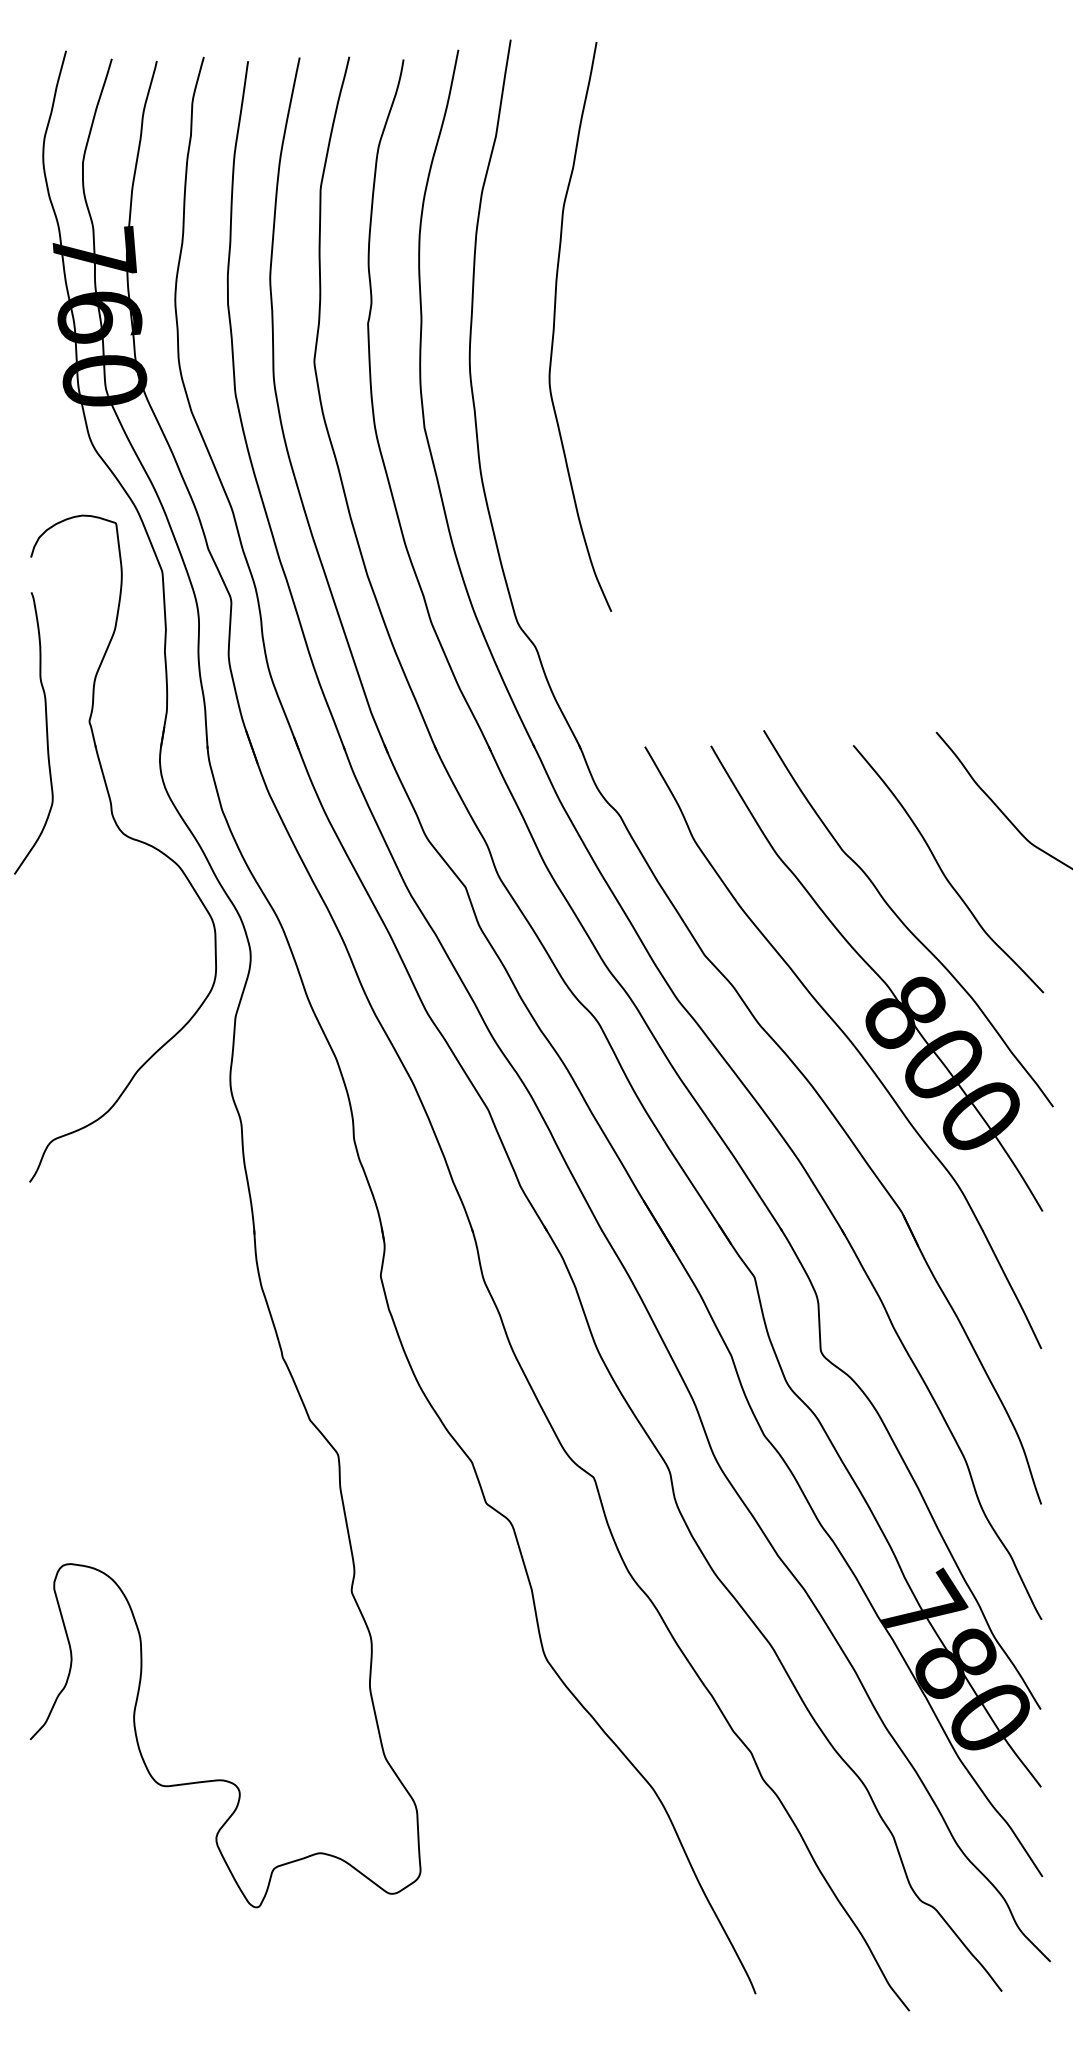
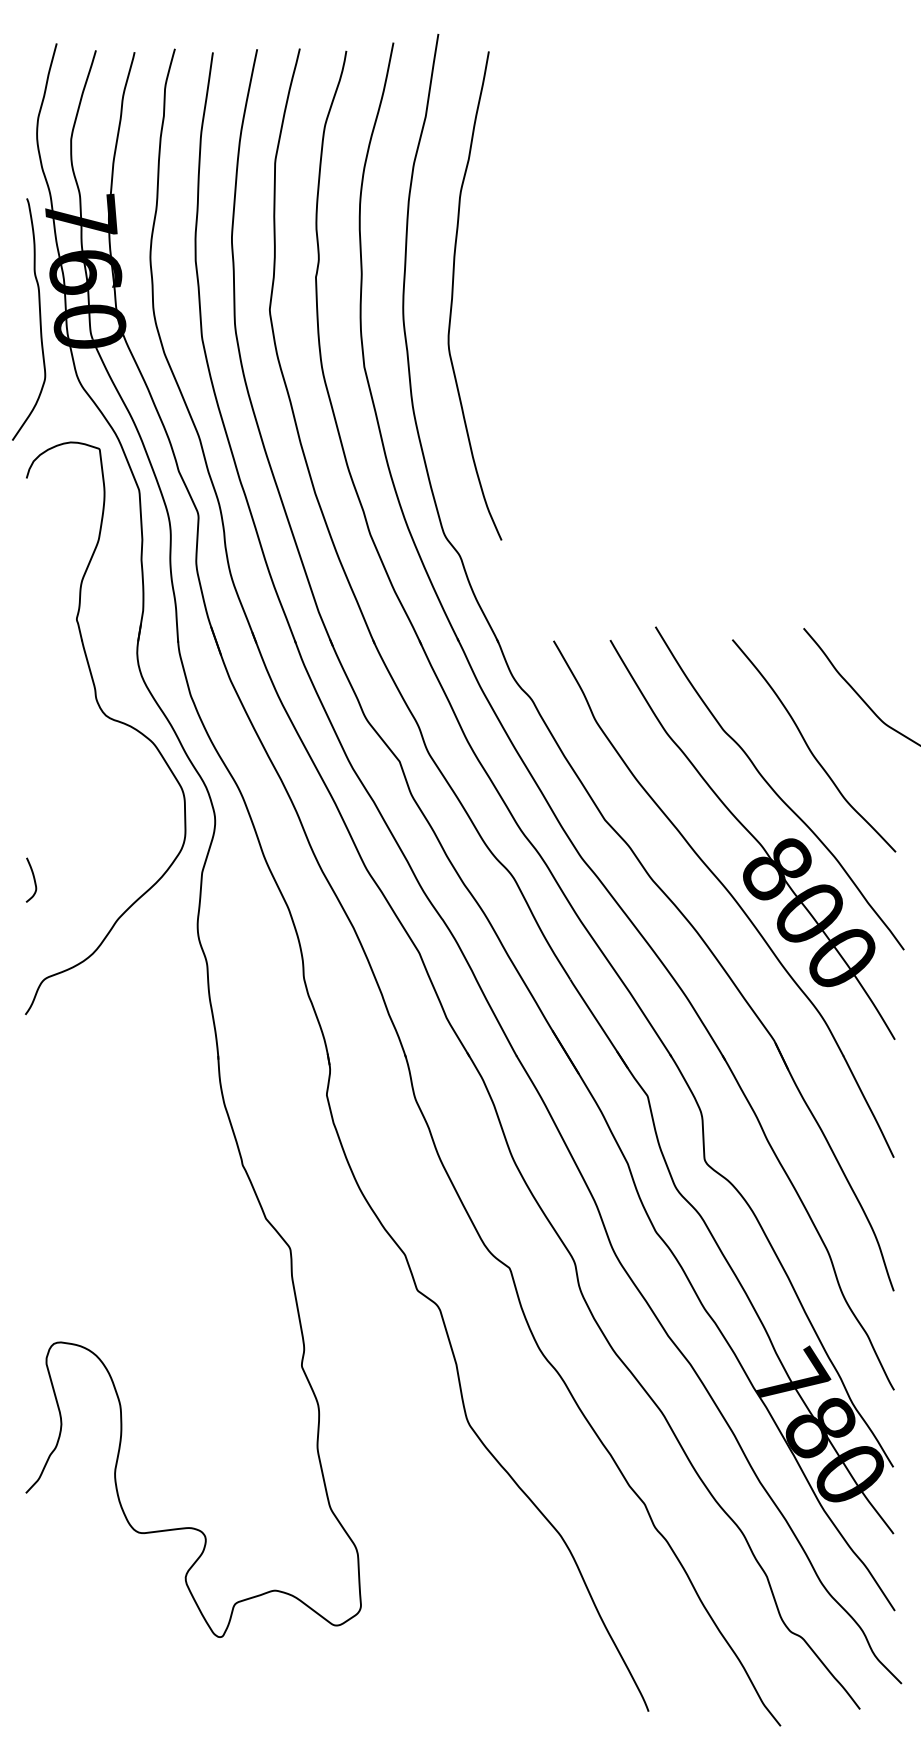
curve: (555, 321) -> (453, 291), moved
curve: (46, 733) -> (39, 319), moved
curve: (39, 1025) -> (33, 880), added

